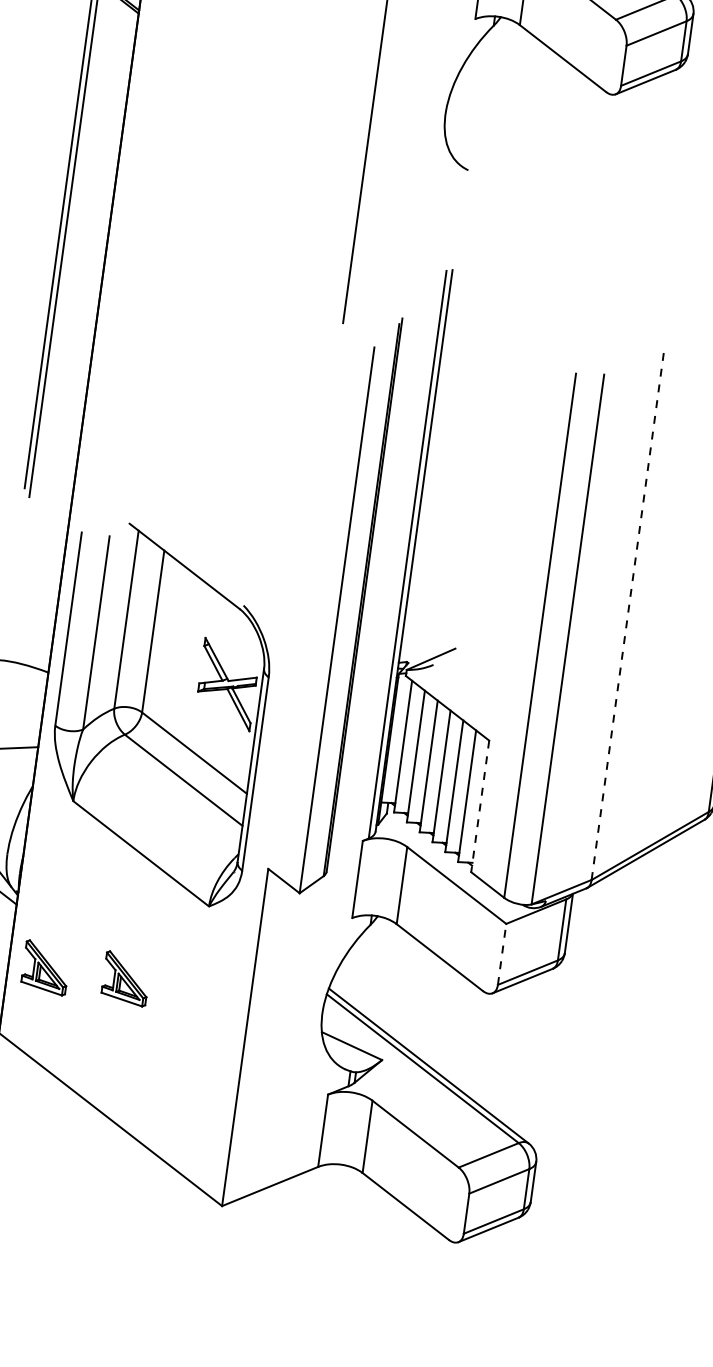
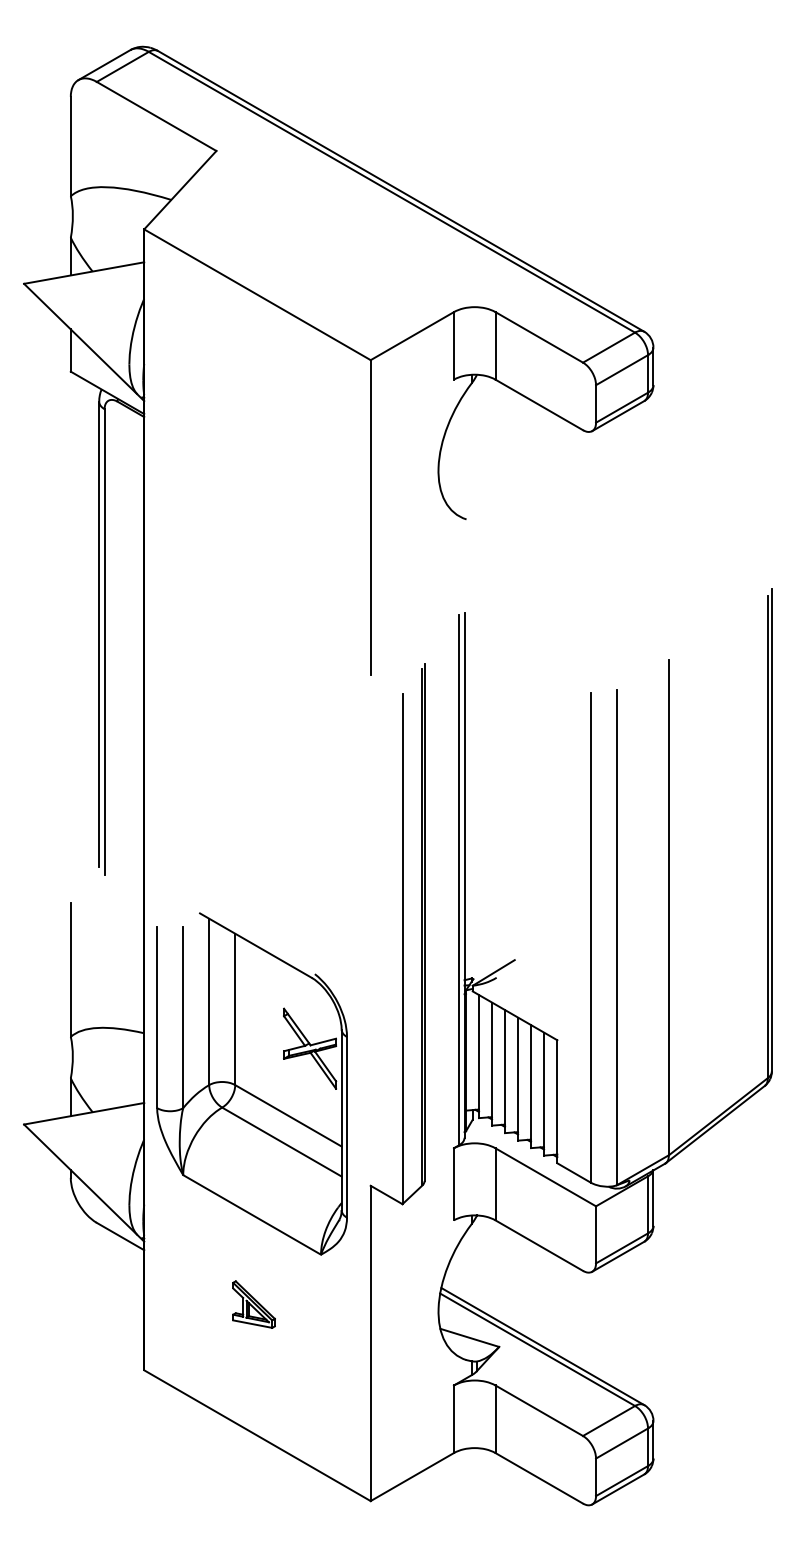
line: (627, 614) -> (668, 907), dashed -> solid
part: (159, 713) -> (251, 1083), moved
line: (480, 806) -> (557, 1101), dashed -> solid
line: (502, 954) -> (596, 1234), dashed -> solid
part: (45, 967) -> (178, 1304), removed

